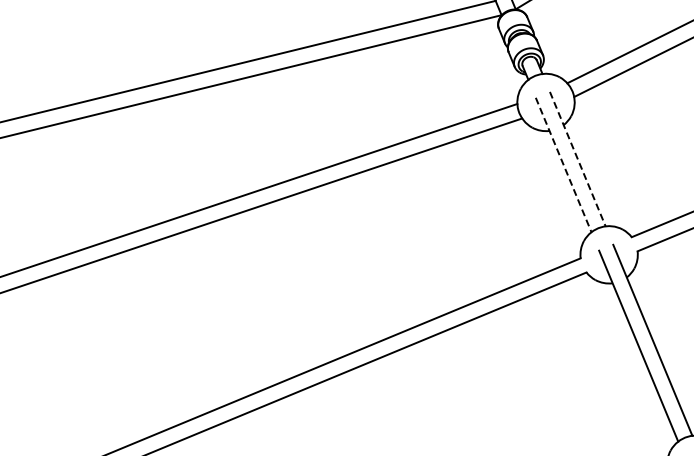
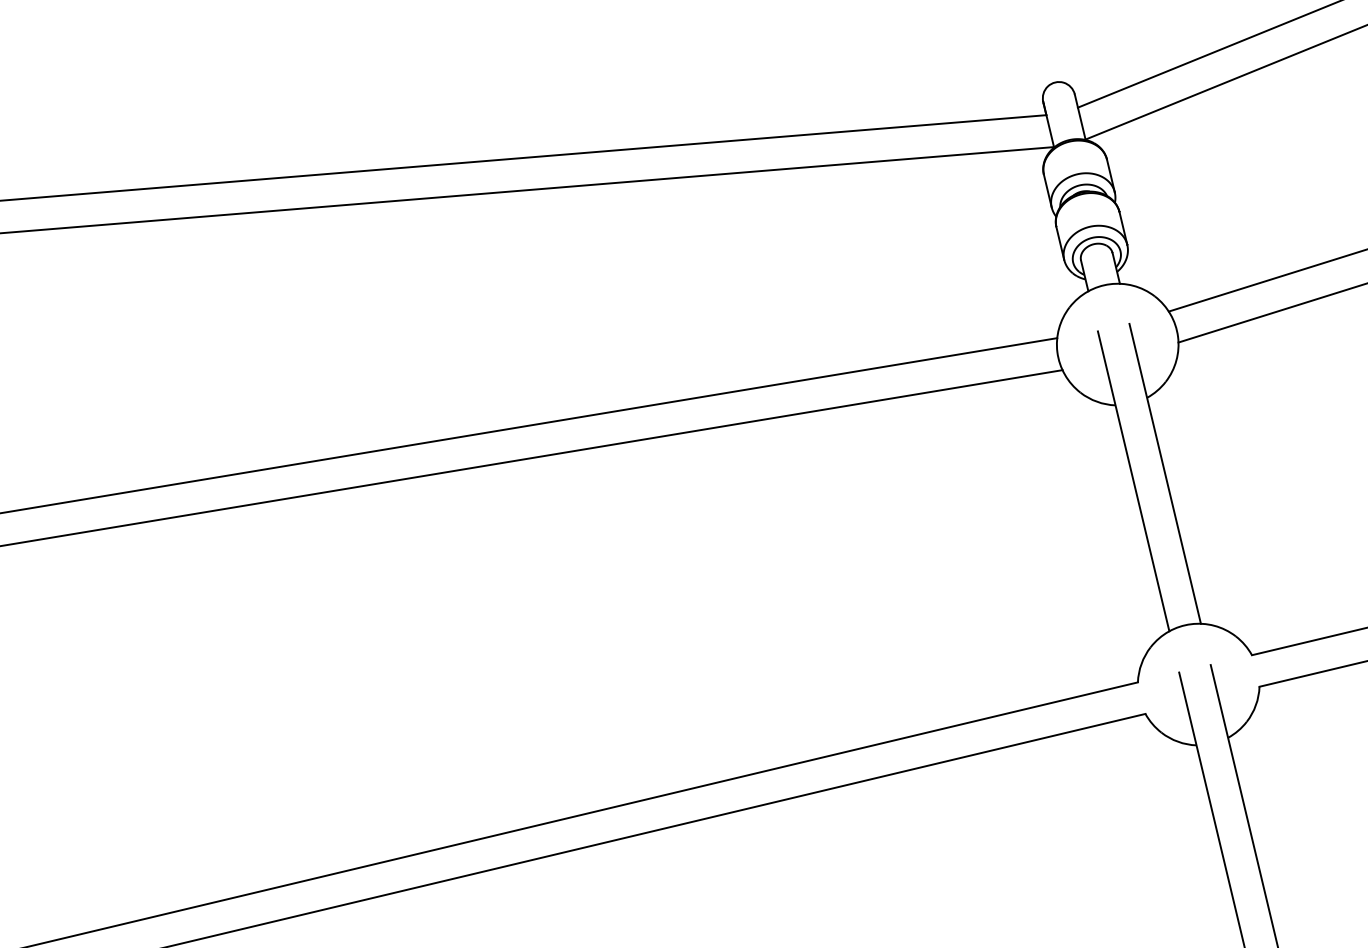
line: (577, 159) -> (1164, 474), dashed -> solid
line: (563, 165) -> (1133, 482), dashed -> solid

